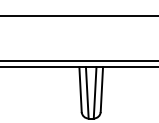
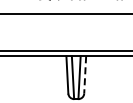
line: (102, 90) -> (85, 75), solid -> dashed

